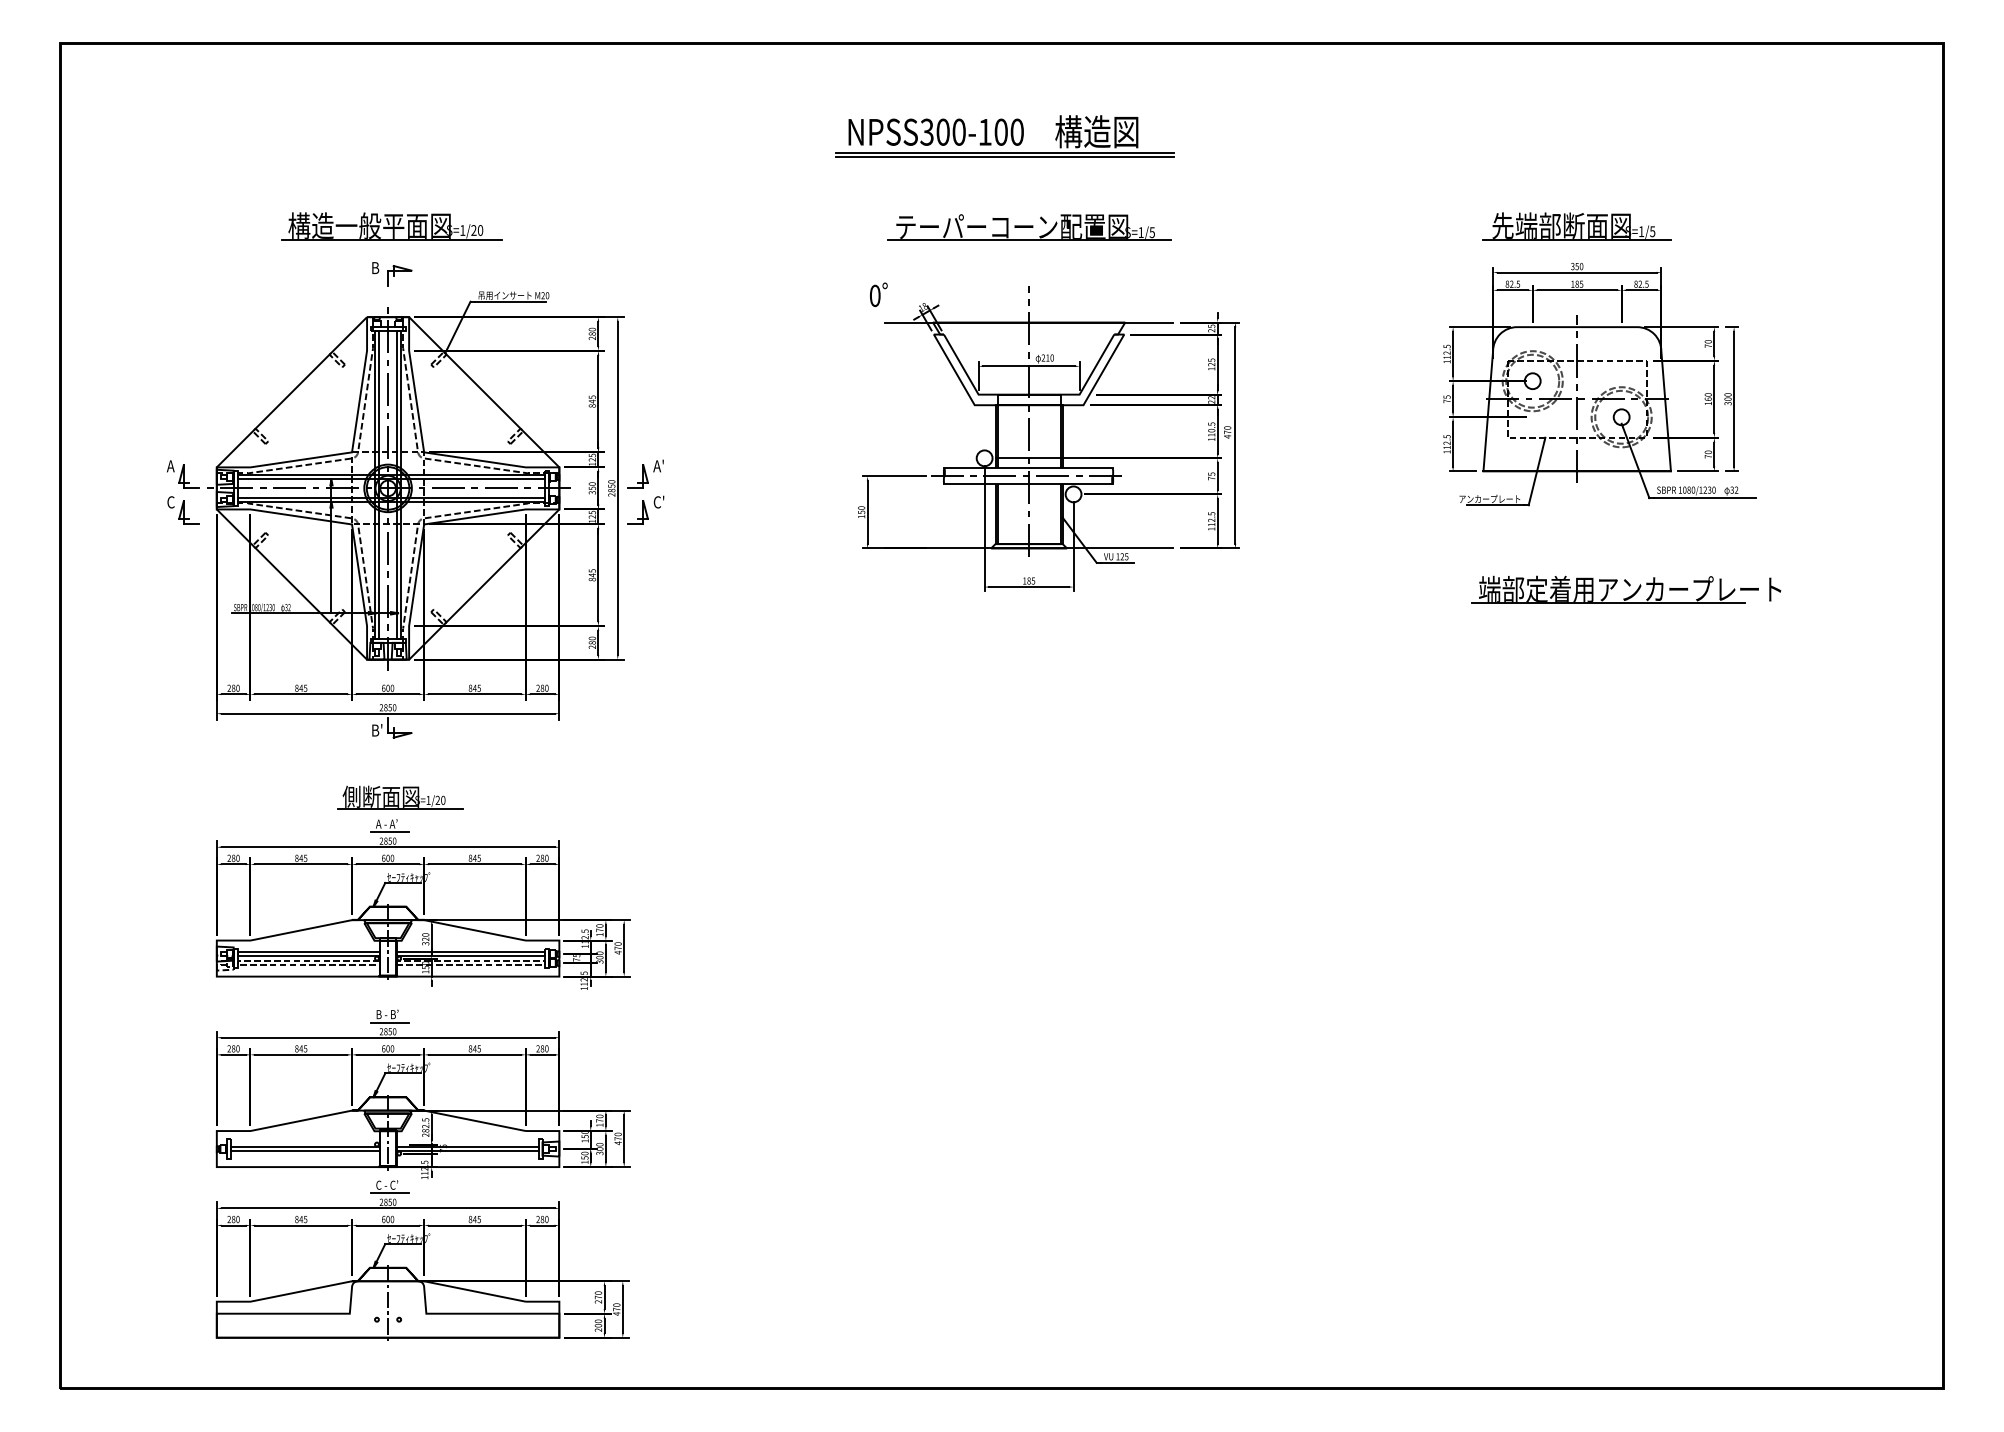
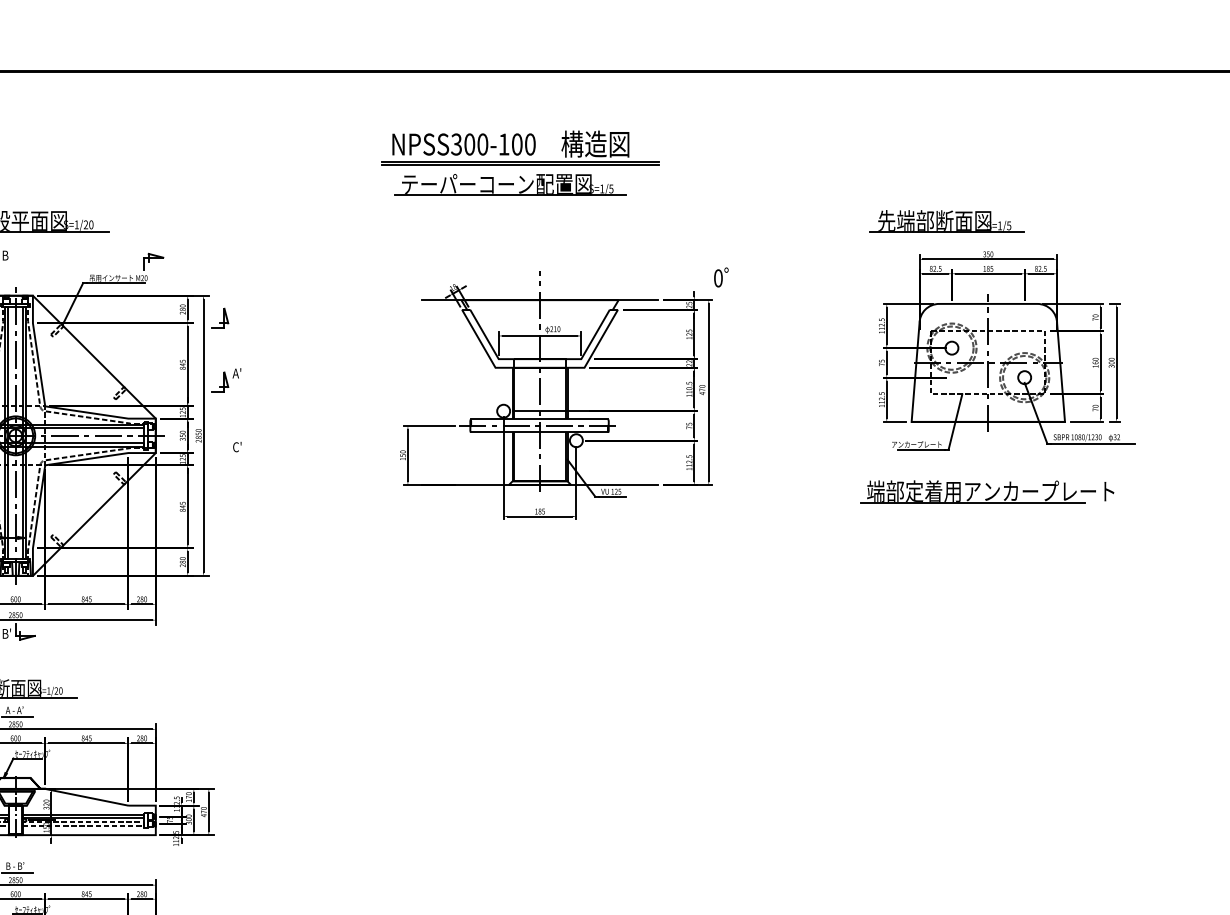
part: (1576, 226) -> (946, 221), moved
part: (1029, 227) -> (510, 184), moved
part: (399, 275) -> (153, 261), moved
text: (878, 294) -> (721, 277), moved
part: (645, 473) -> (226, 379), moved
part: (637, 512) -> (219, 318), moved
part: (1626, 589) -> (987, 491), moved

